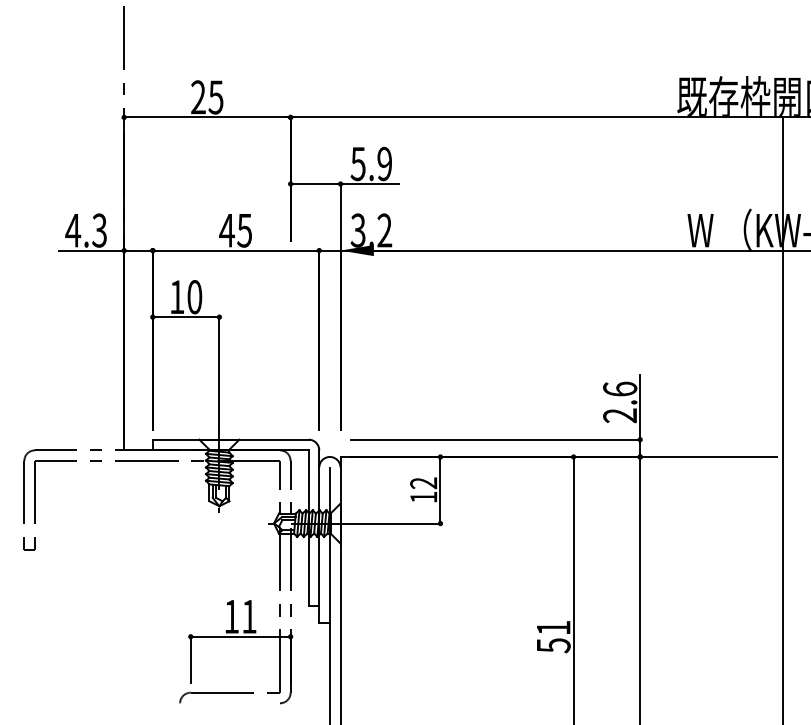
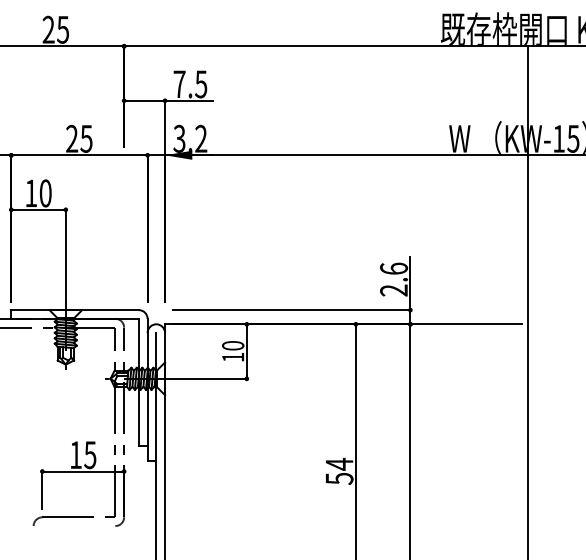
text: (370, 163) -> (189, 83), 5.9 -> 7.5
text: (226, 230) -> (71, 138), 45 -> 25
text: (423, 483) -> (232, 346), 12 -> 10
text: (248, 616) -> (89, 454), 11 -> 15
text: (553, 628) -> (339, 464), 51 -> 54

